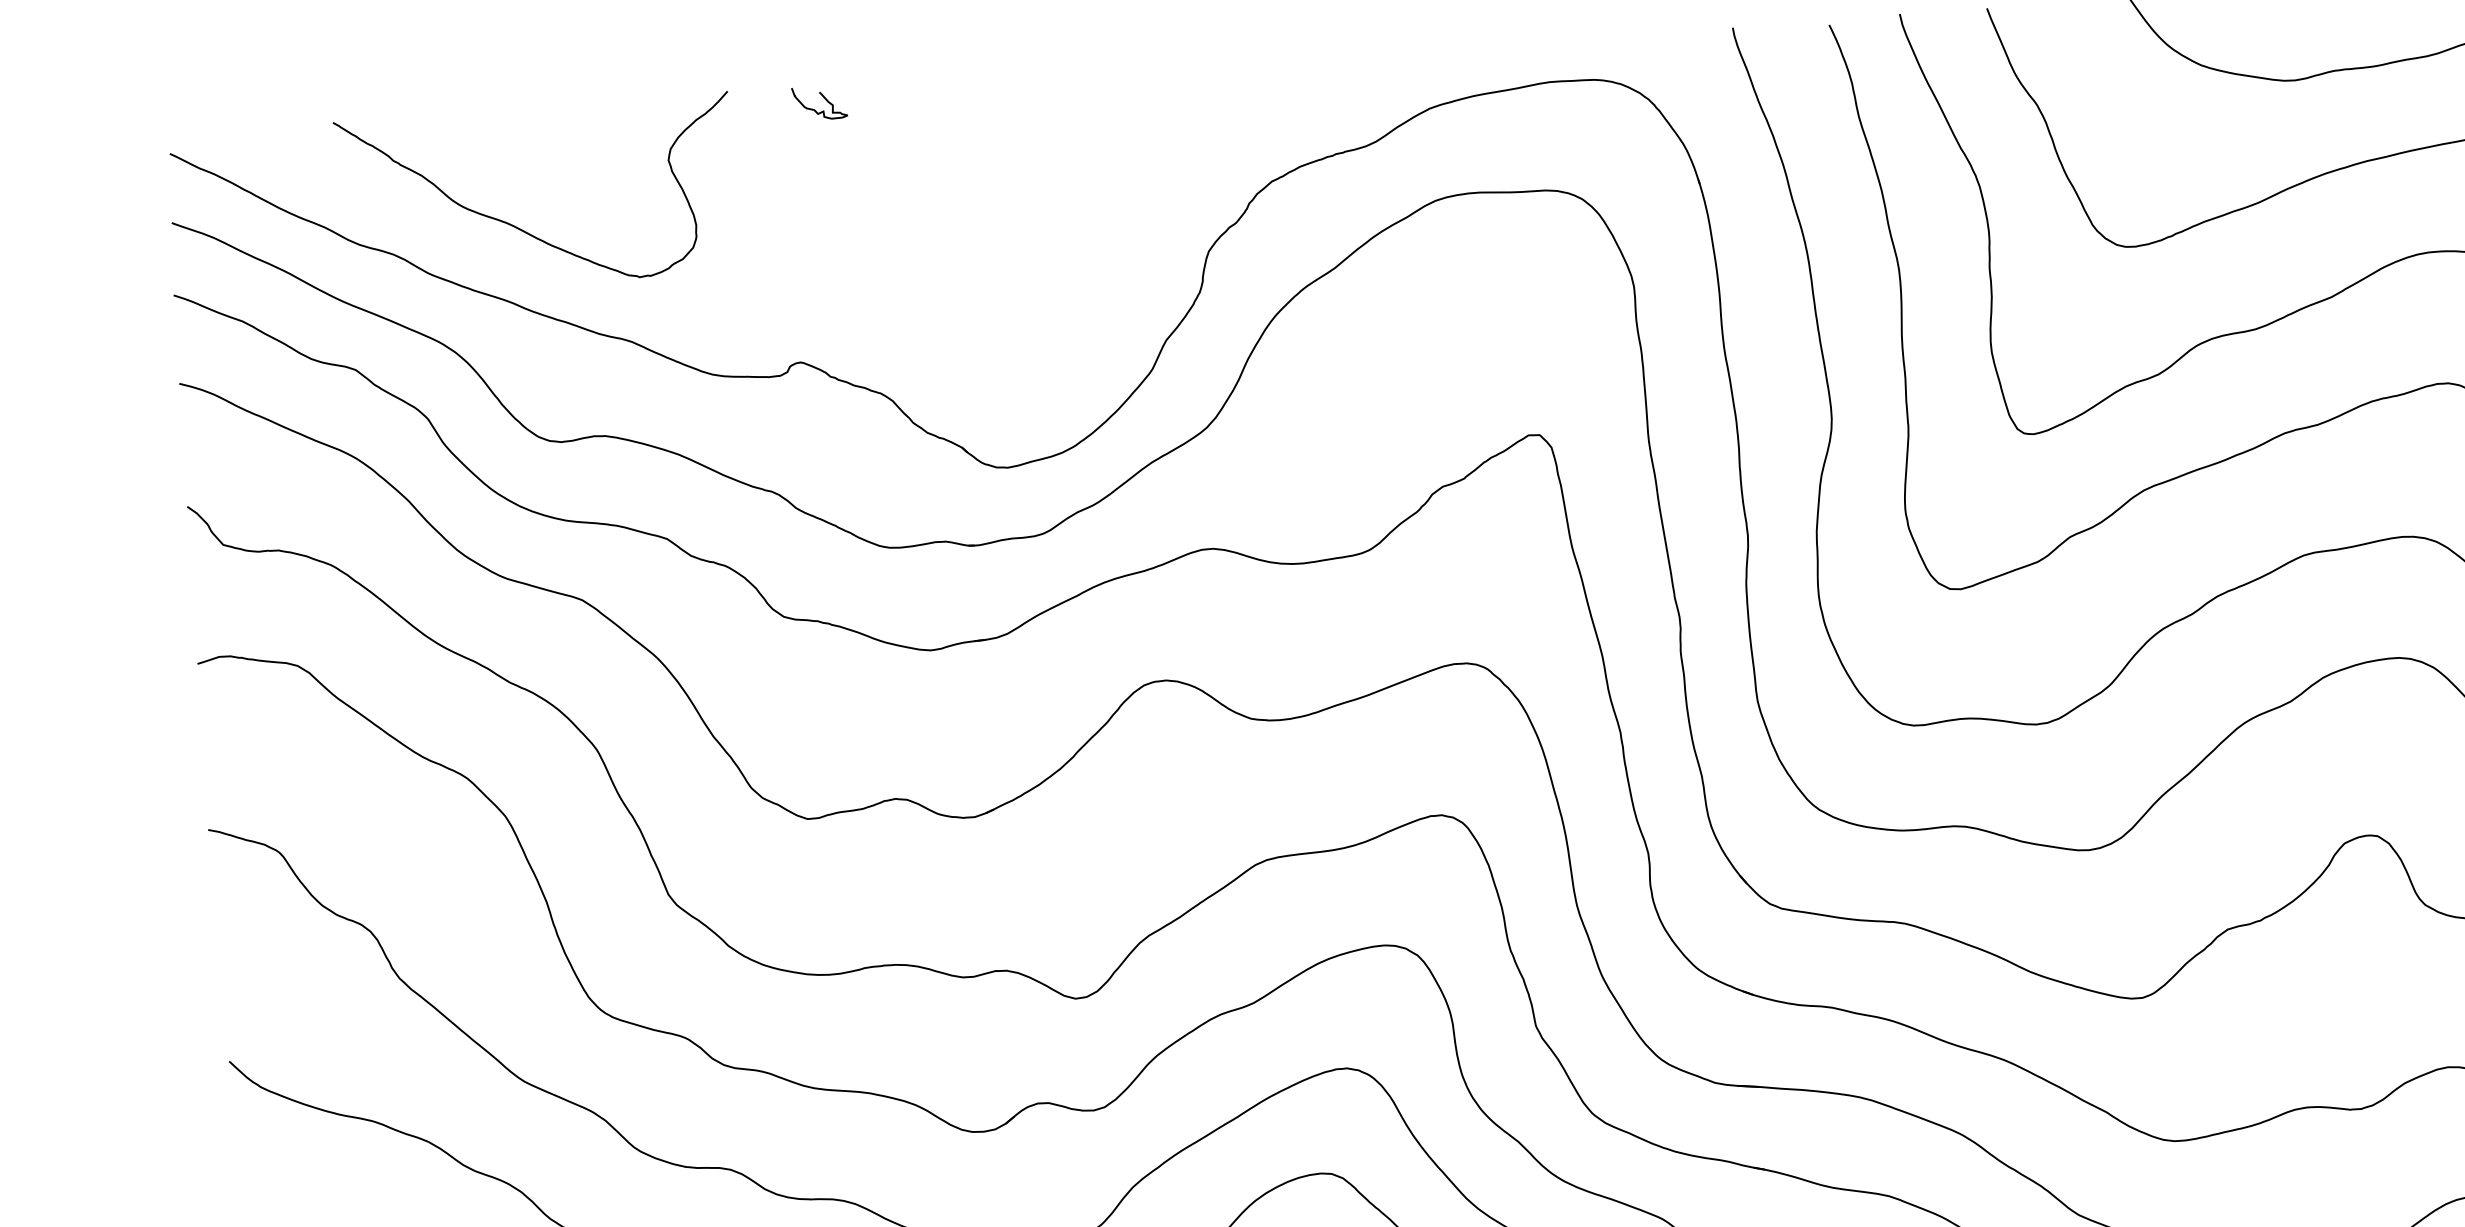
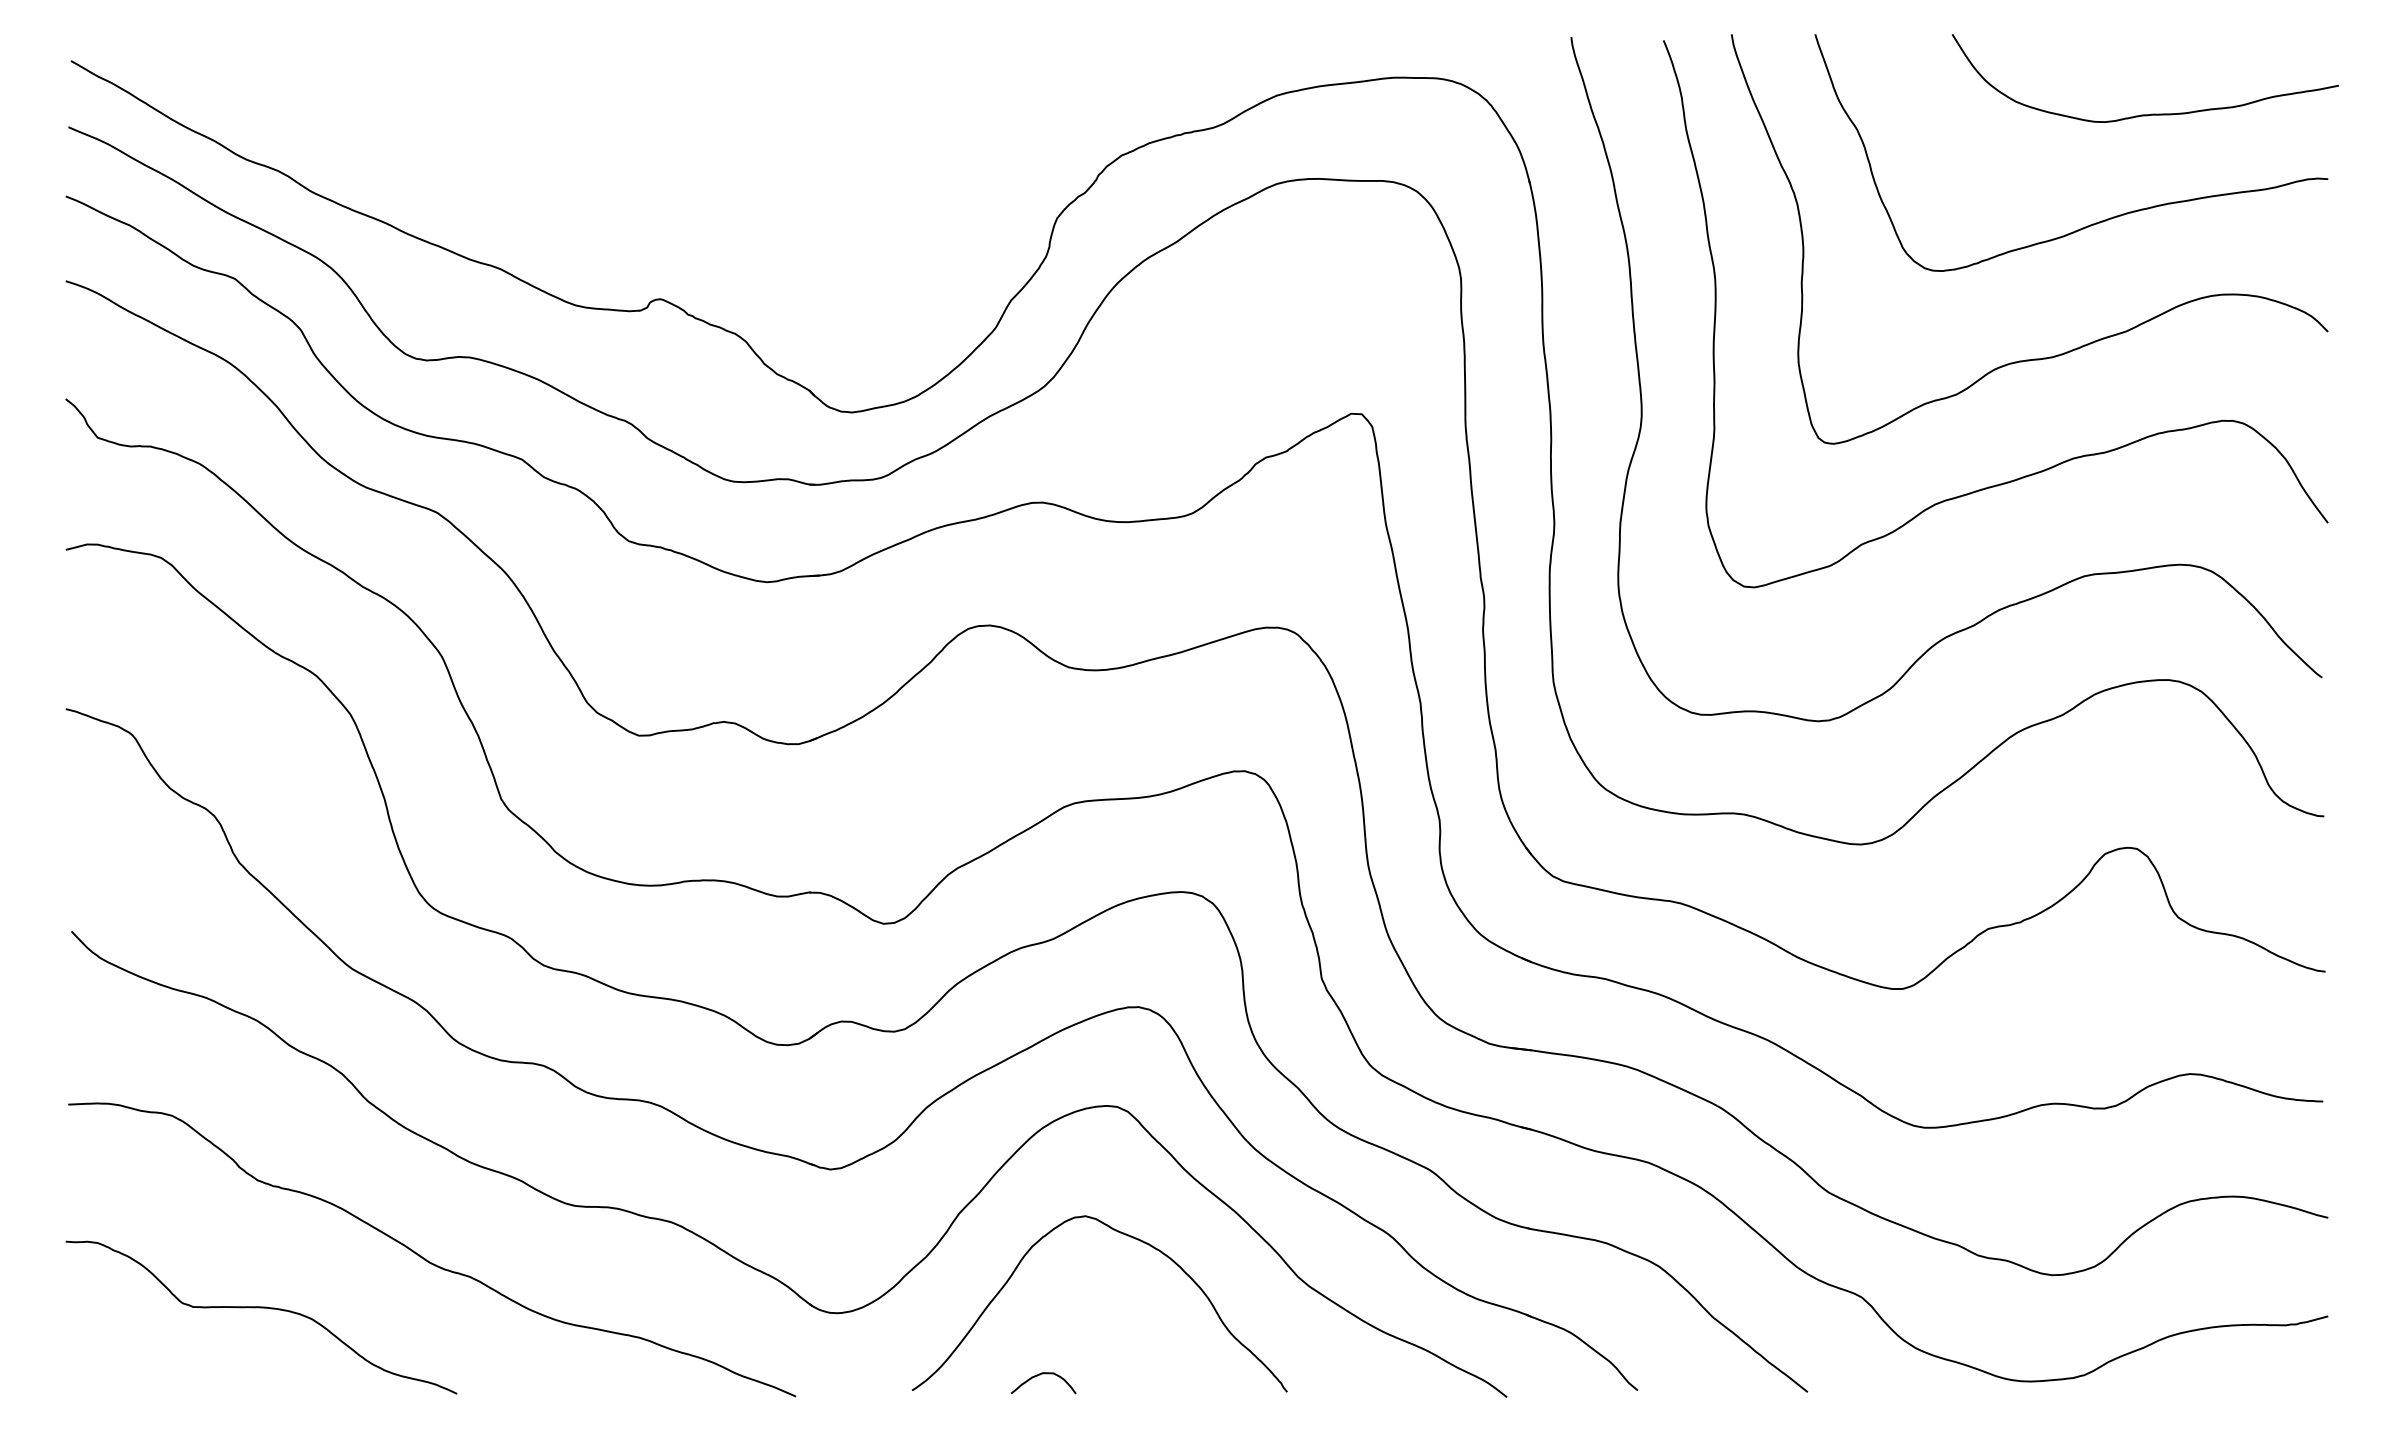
curve: (824, 99) -> (699, 49), removed
curve: (516, 226) -> (397, 151), removed

